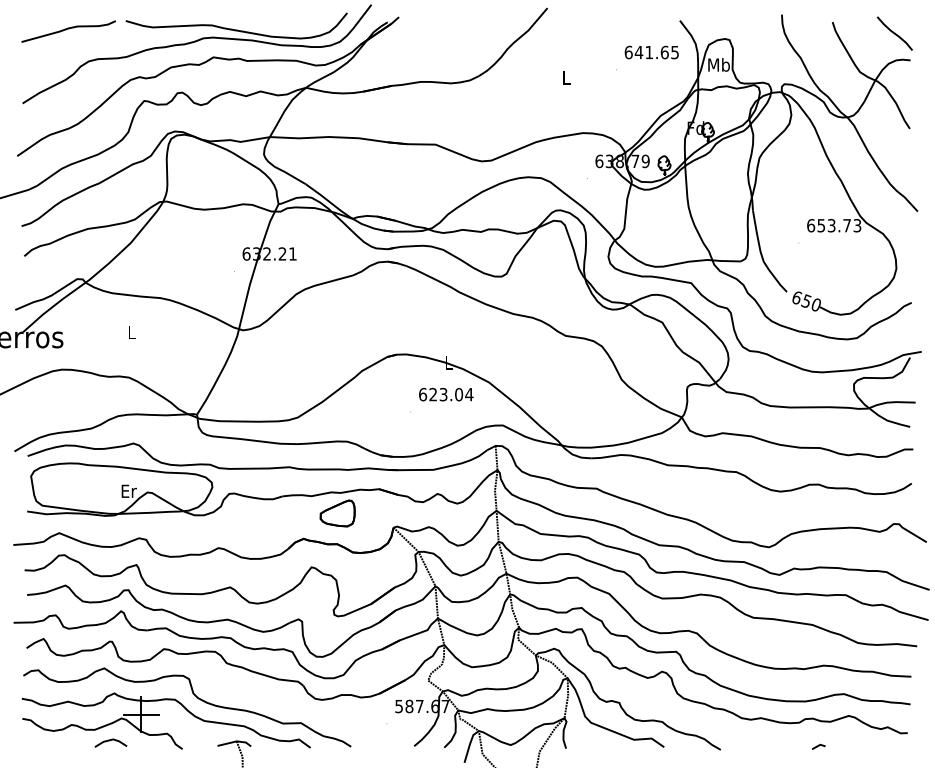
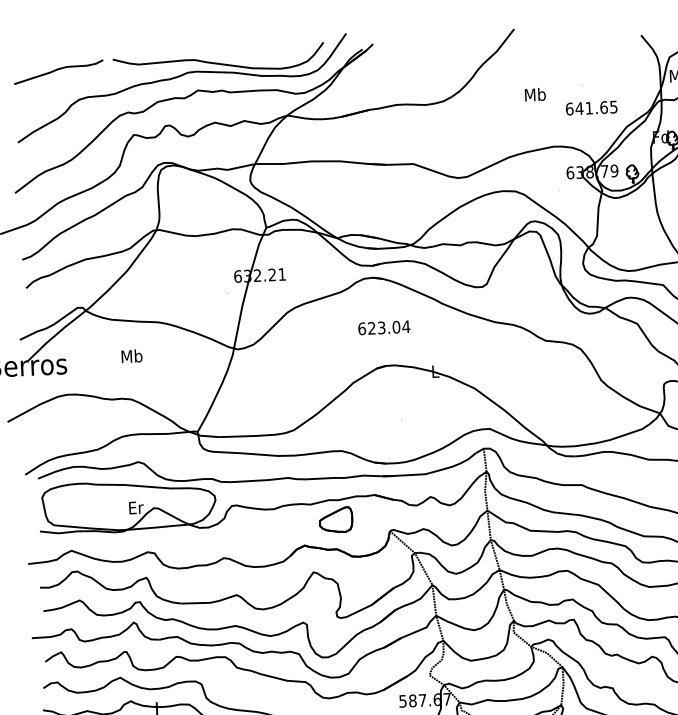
text: (651, 52) -> (591, 108), moved
text: (566, 77) -> (535, 94), L -> Mb
text: (131, 332) -> (131, 356), L -> Mb
text: (446, 394) -> (384, 327), moved

